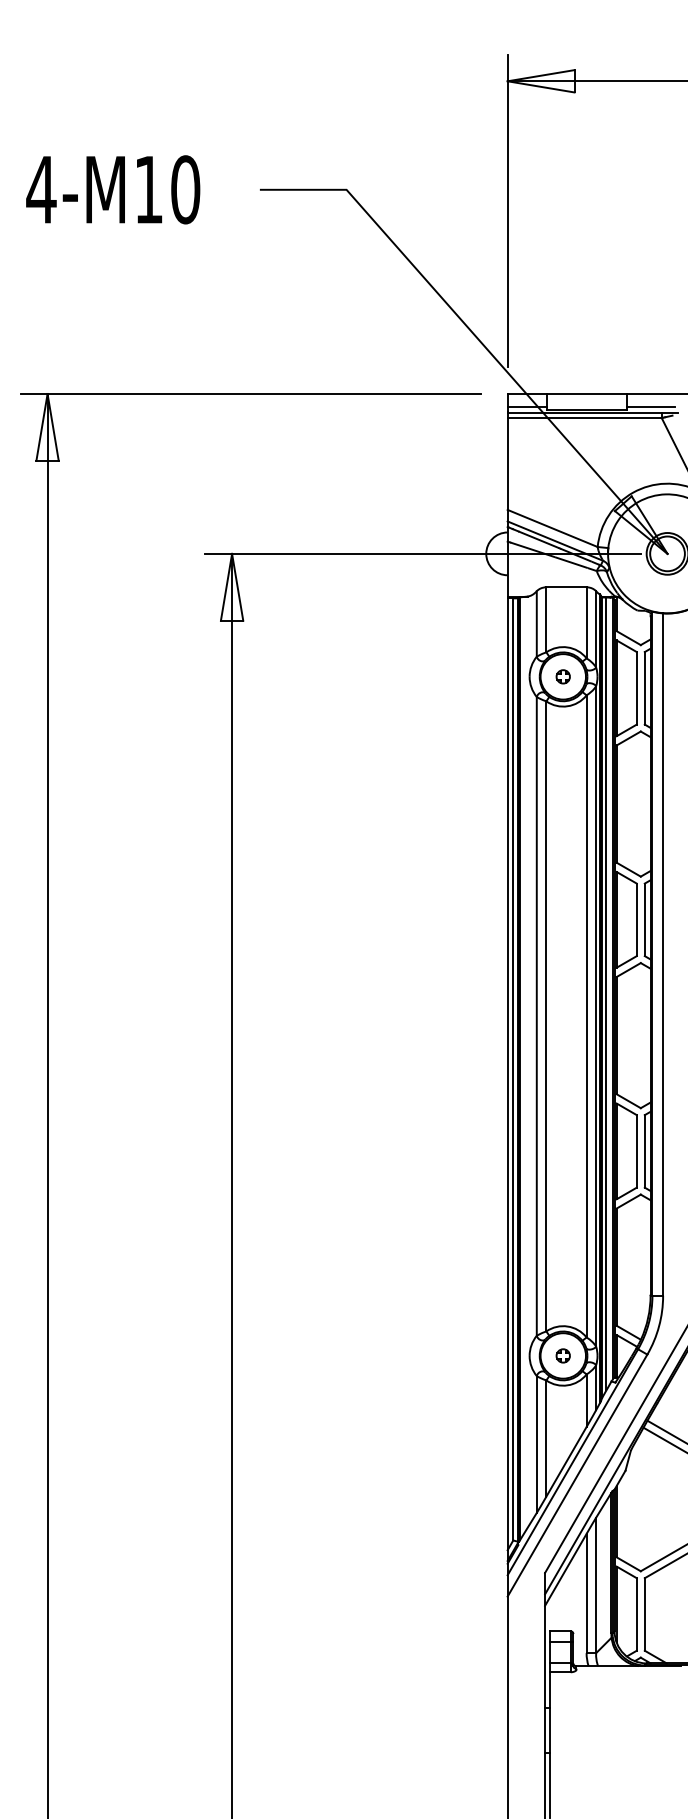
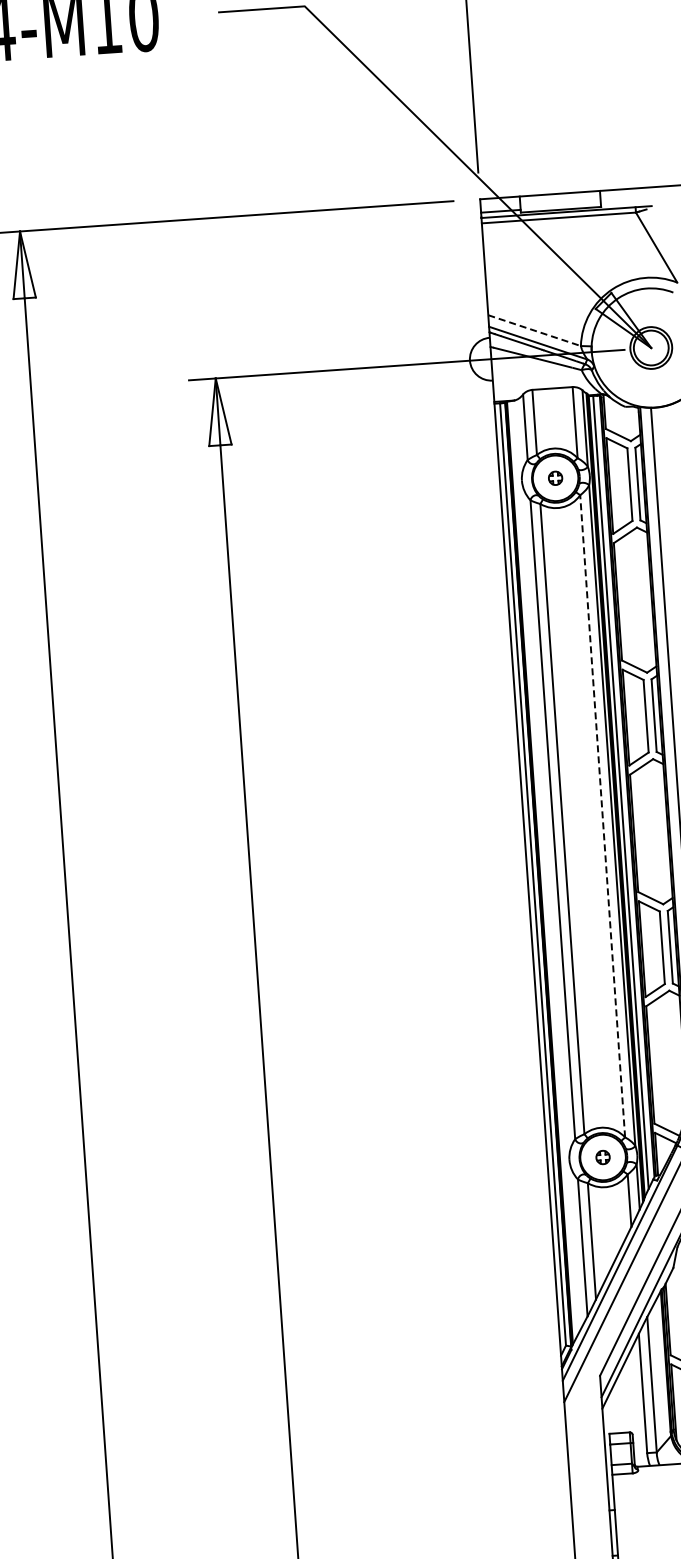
line: (651, 407) -> (624, 202), removed
line: (552, 528) -> (534, 330), solid -> dashed
line: (586, 1015) -> (602, 815), solid -> dashed

